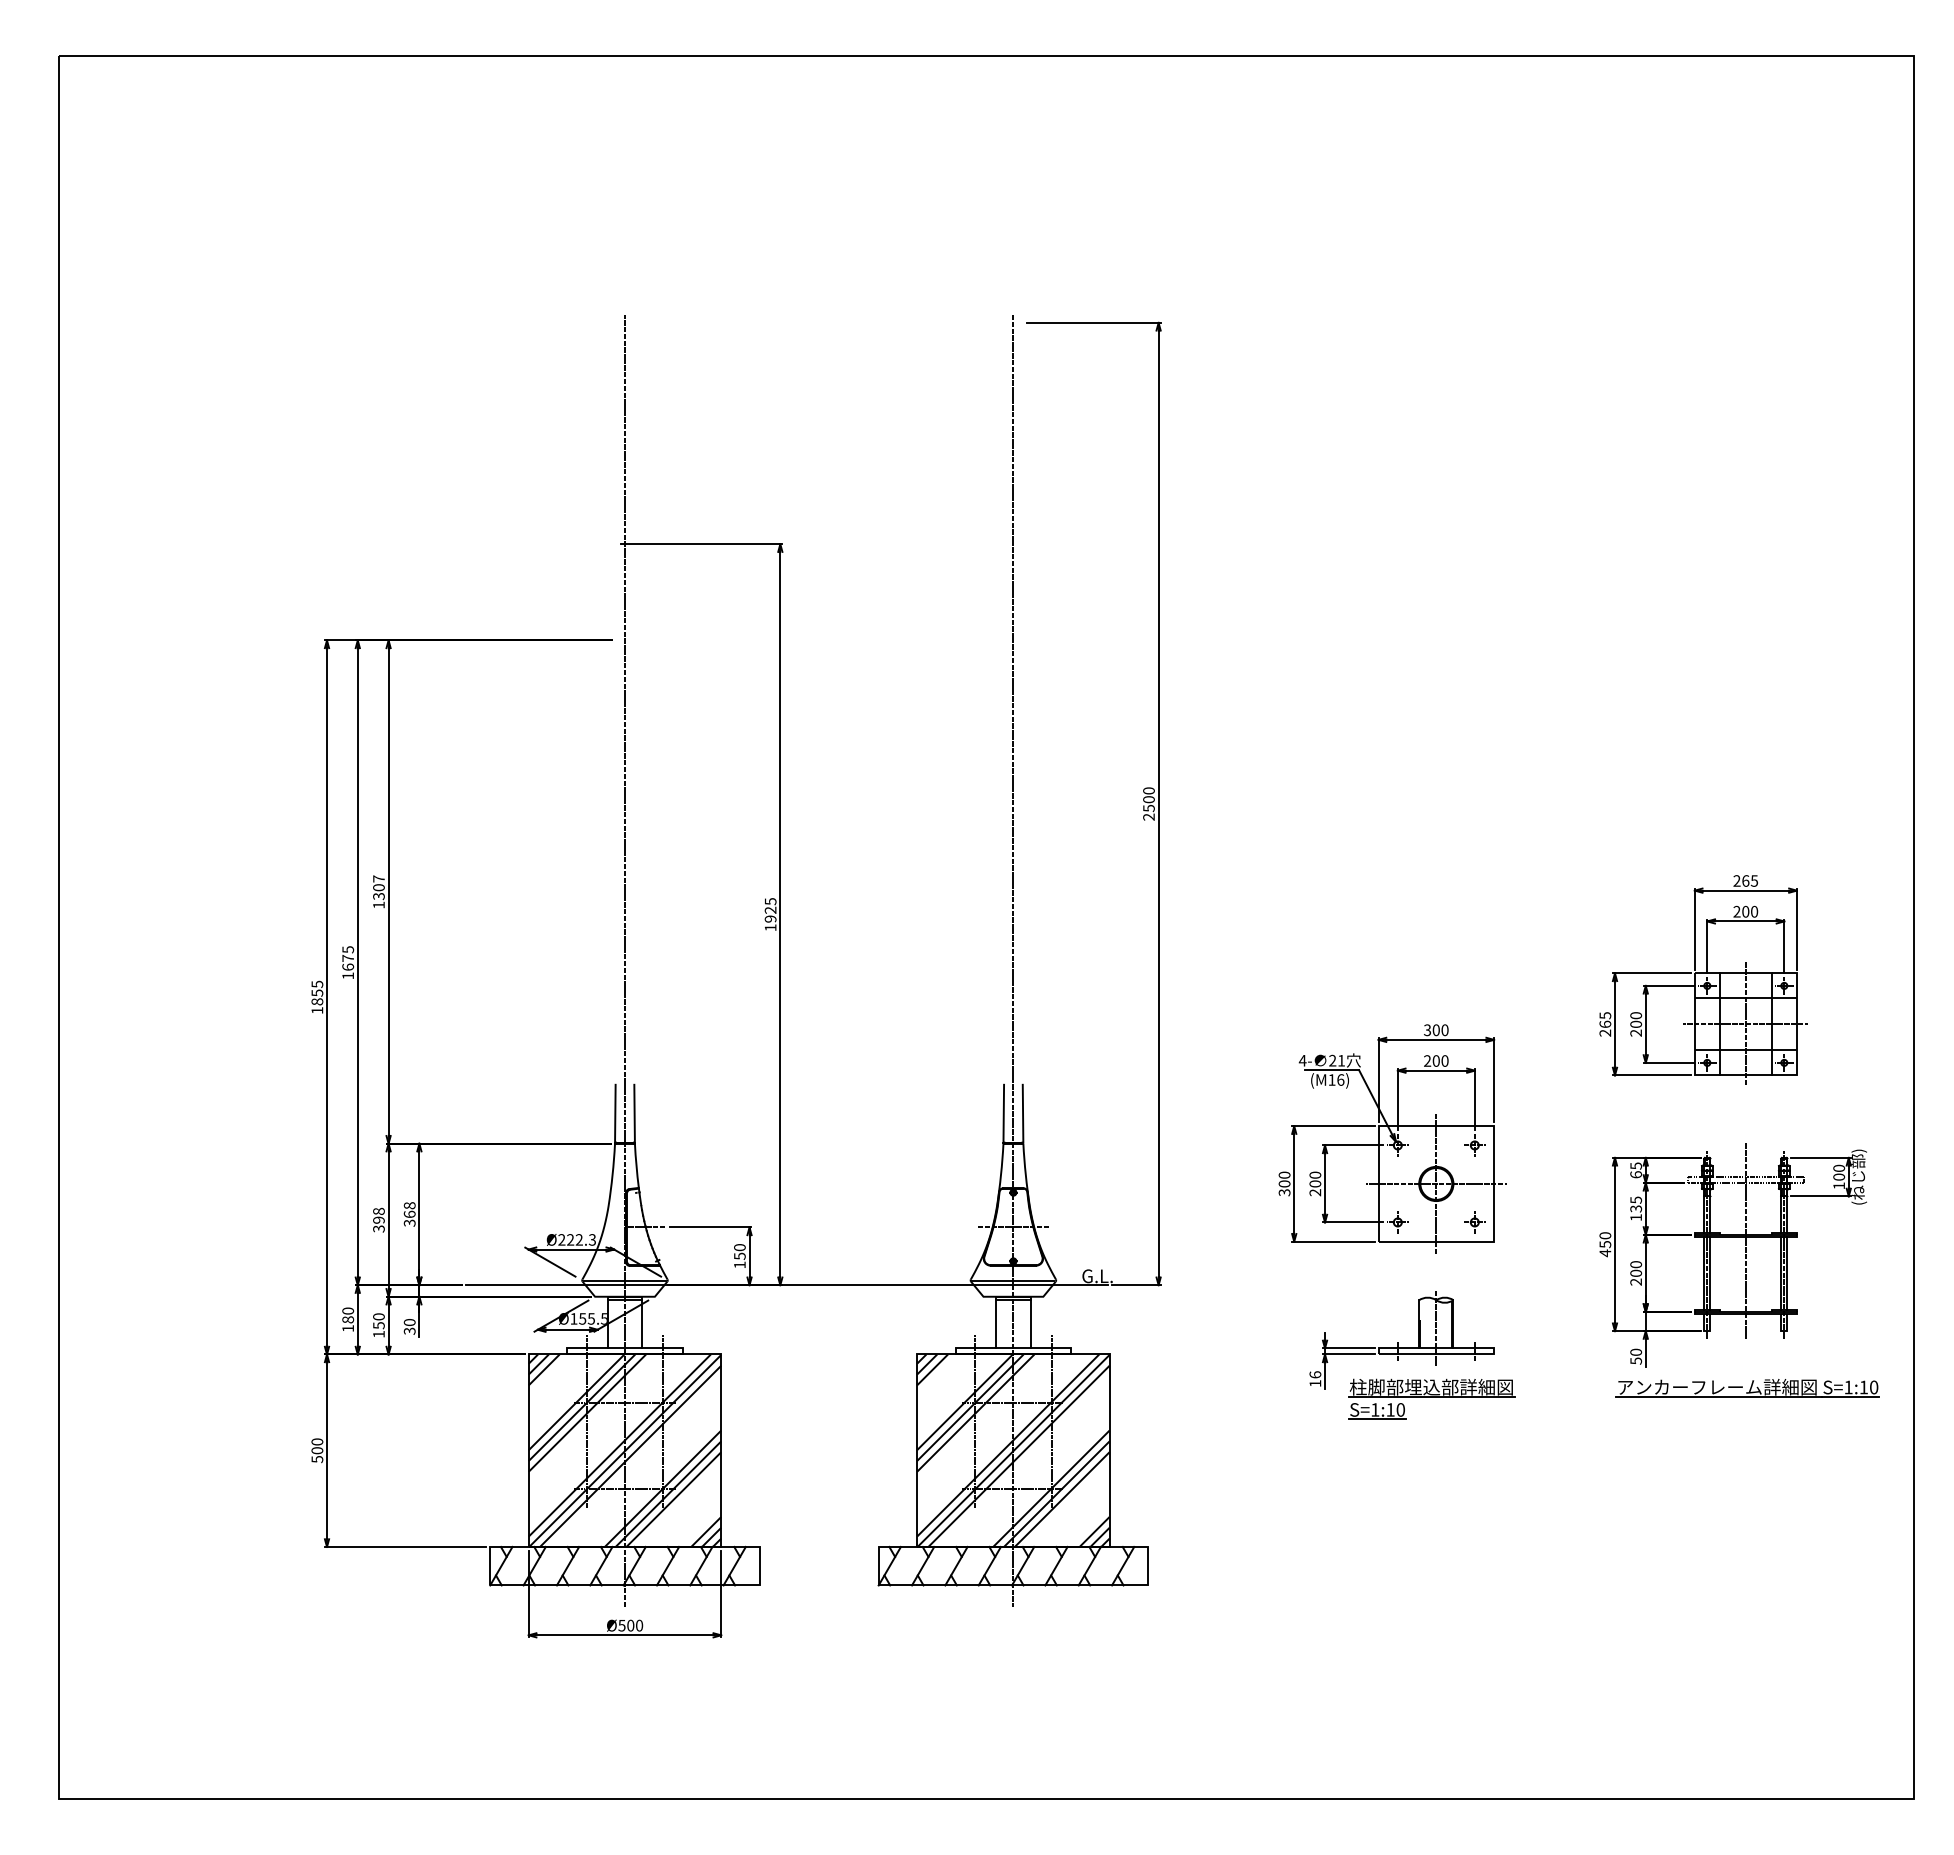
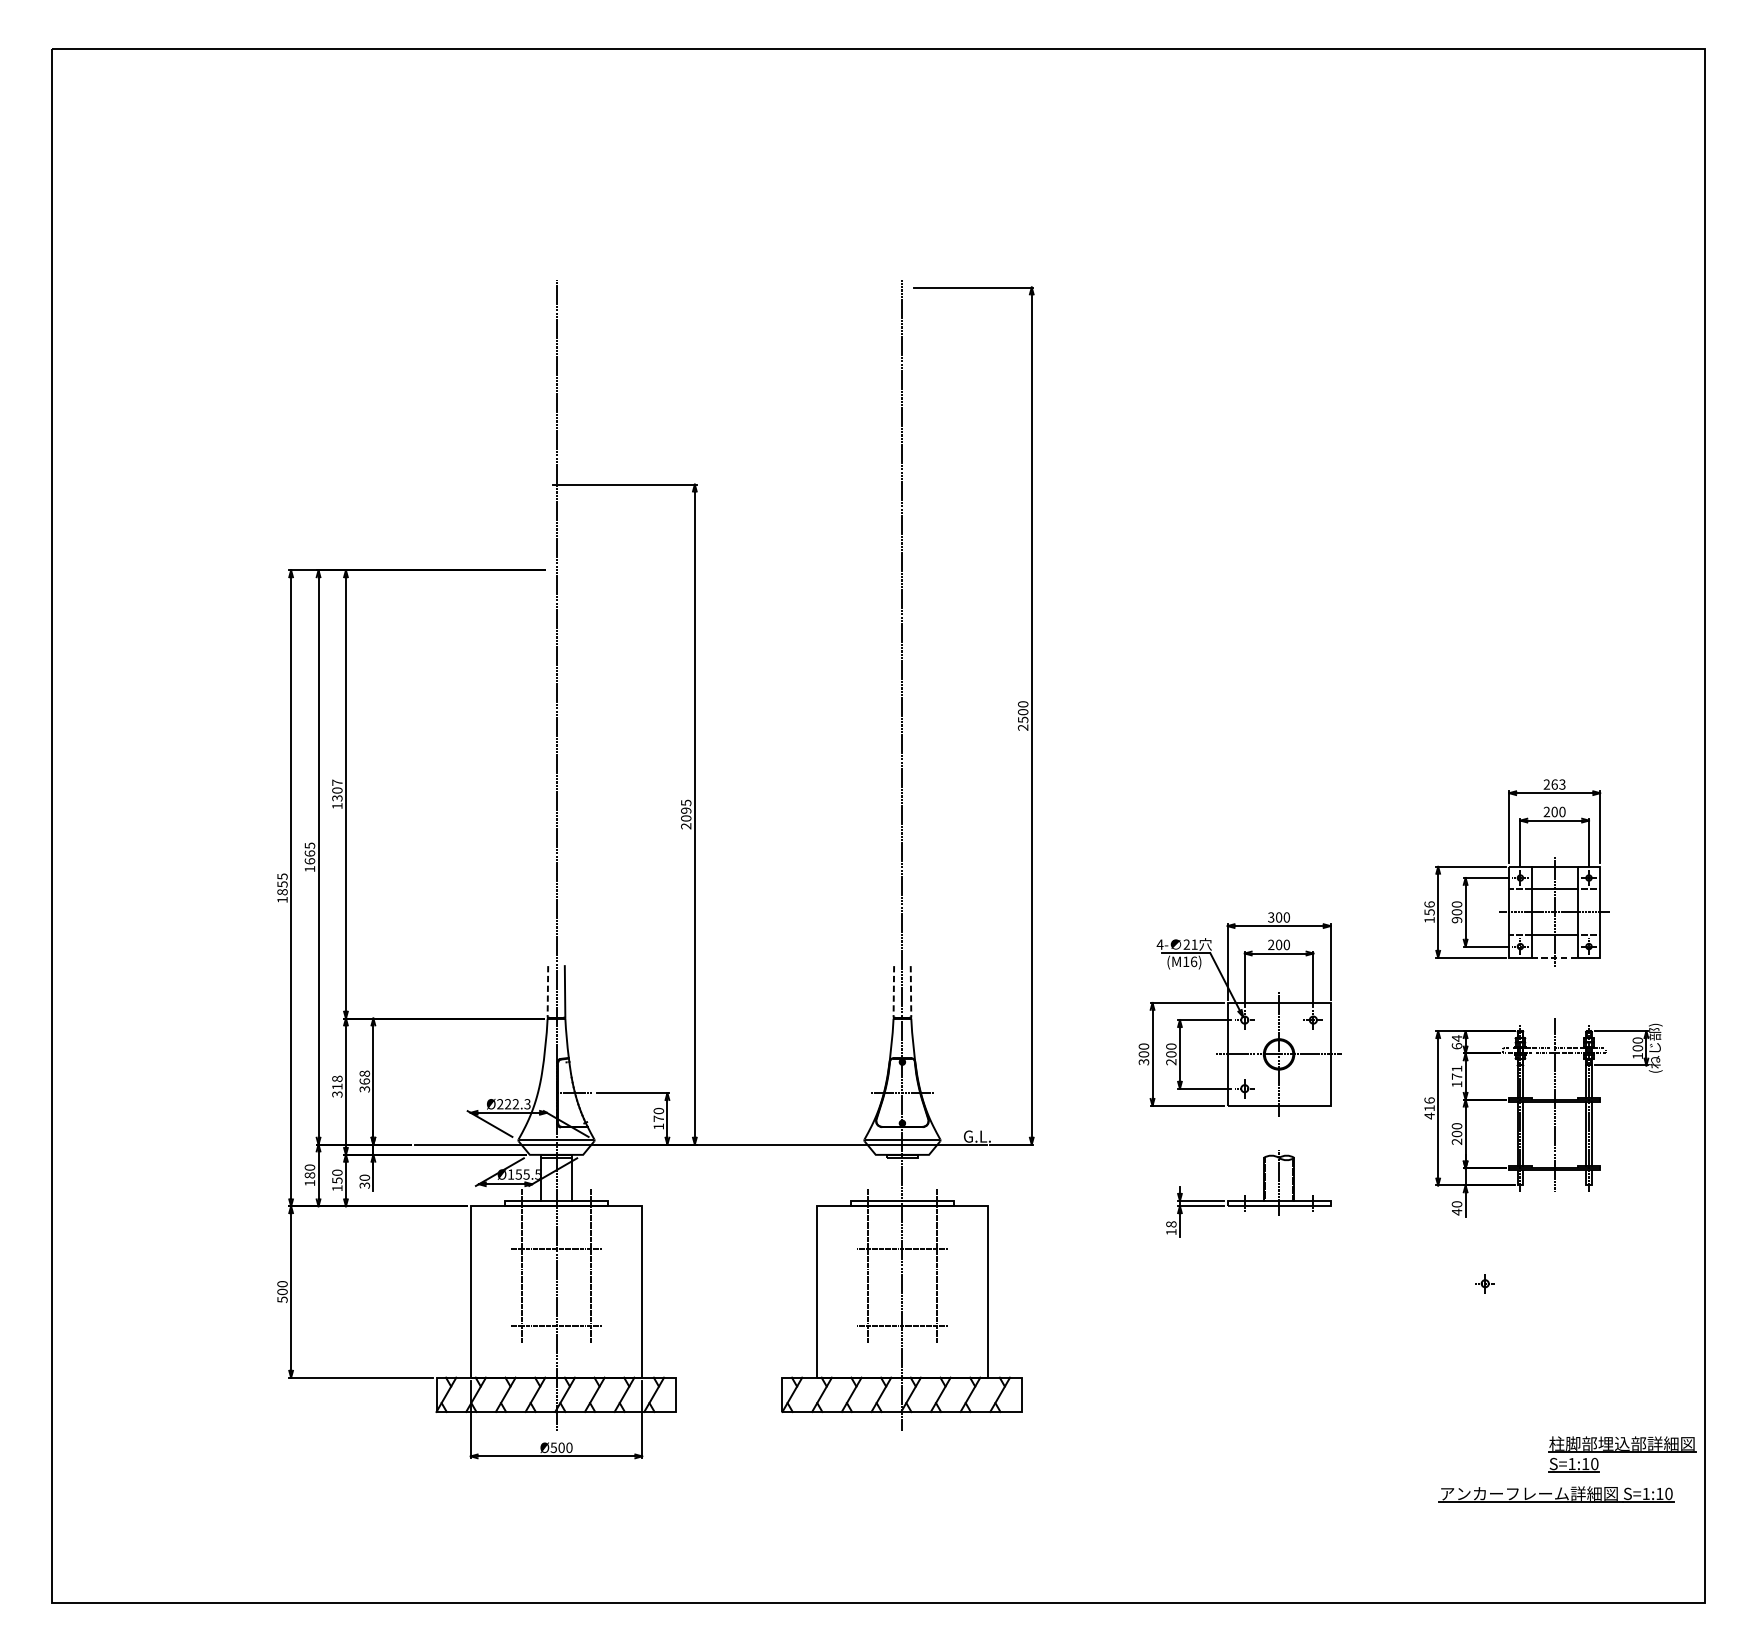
text: (1754, 880) -> (1562, 784), 265 -> 263
text: (770, 918) -> (686, 817), 1925 -> 2095
text: (348, 957) -> (310, 852), 1675 -> 1665
text: (1605, 1024) -> (1429, 912), 265 -> 156
text: (1636, 1032) -> (1457, 919), 200 -> 900
line: (1745, 1075) -> (1554, 957), solid -> dashed
line: (615, 1113) -> (548, 991), solid -> dashed
line: (1003, 1113) -> (893, 991), solid -> dashed
line: (1023, 1113) -> (911, 991), solid -> dashed
text: (1636, 1165) -> (1457, 1037), 65 -> 64
text: (1636, 1204) -> (1457, 1072), 135 -> 171
text: (378, 1219) -> (336, 1086), 398 -> 318
part: (1474, 1222) -> (1484, 1283), moved
text: (1605, 1240) -> (1429, 1104), 450 -> 416
text: (739, 1255) -> (658, 1118), 150 -> 170
line: (996, 1324) -> (887, 1179), removed
line: (1030, 1324) -> (917, 1179), removed
text: (1636, 1361) -> (1457, 1212), 50 -> 40
text: (1315, 1374) -> (1171, 1224), 16 -> 18
part: (1747, 1388) -> (1556, 1494), moved
part: (1431, 1398) -> (1622, 1453), moved
hatch: (624, 1450) -> (556, 1291), removed
hatch: (1013, 1450) -> (902, 1291), removed

